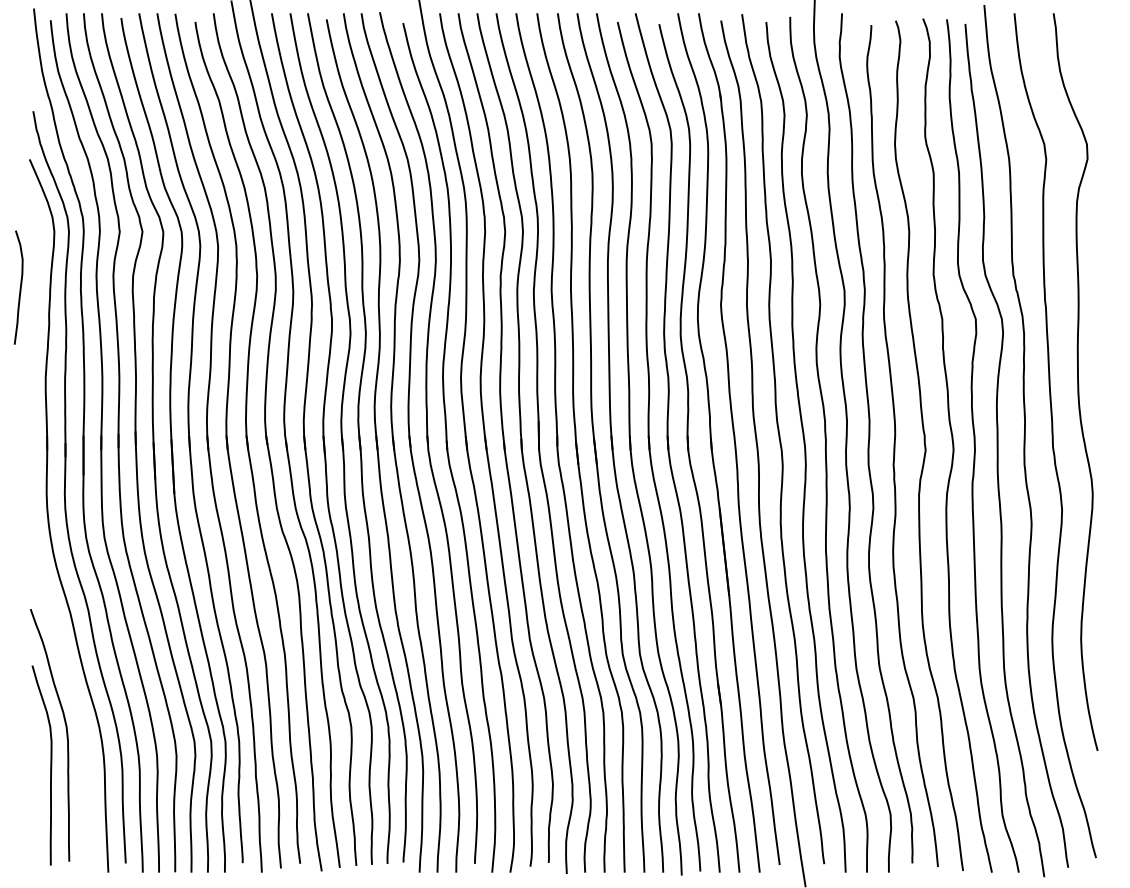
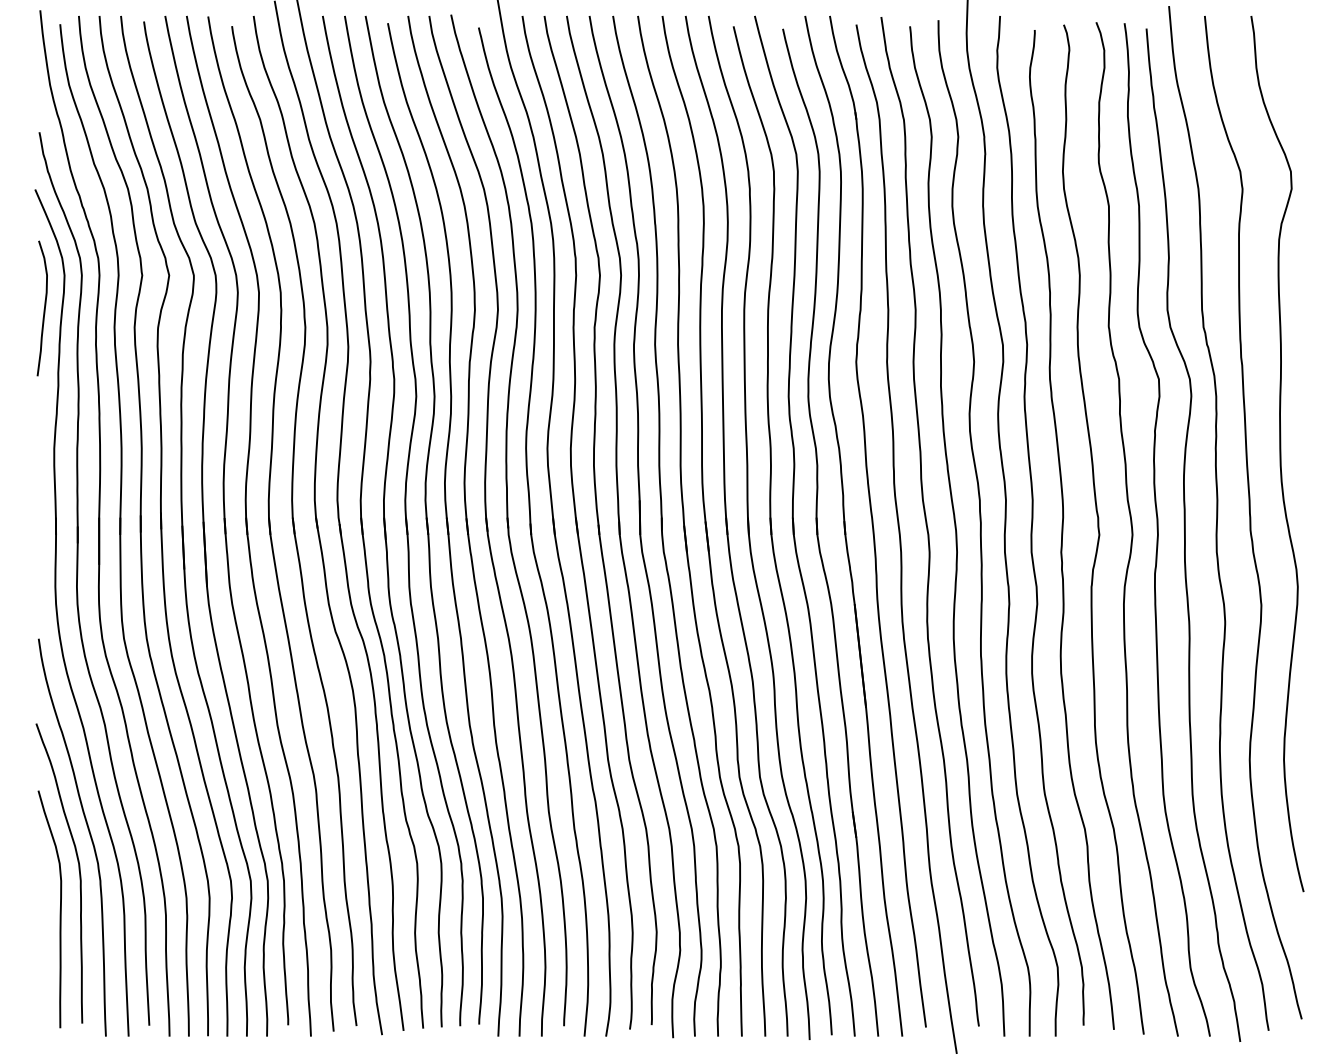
curve: (19, 287) -> (43, 308), moved
curve: (74, 701) -> (88, 833), added

